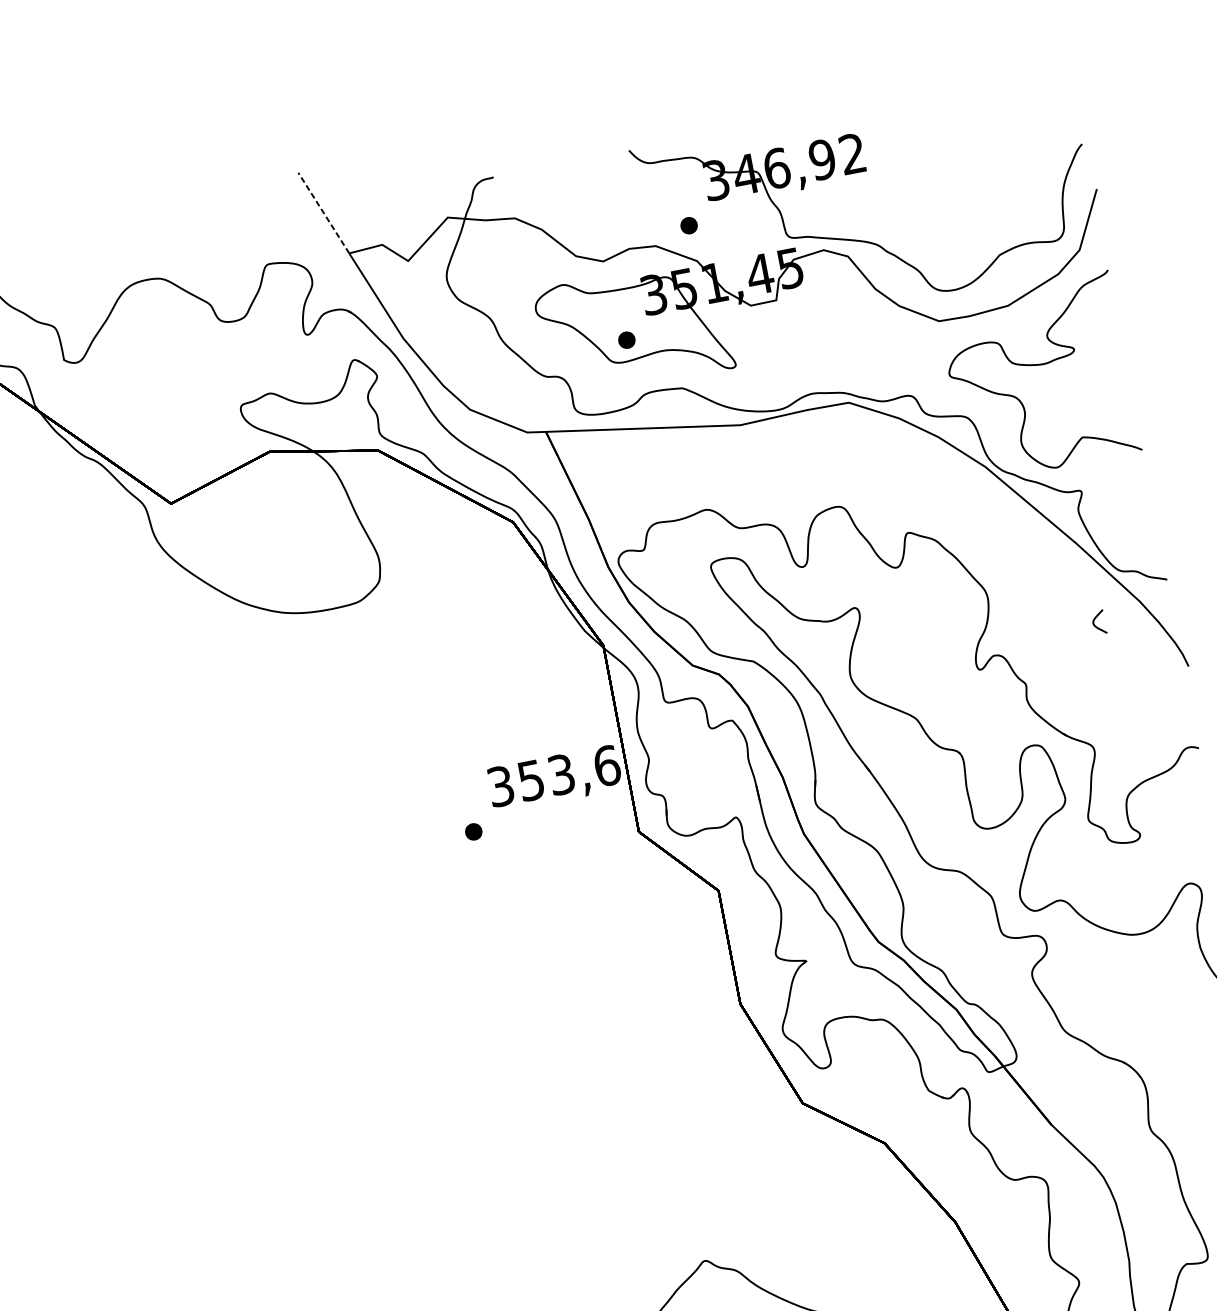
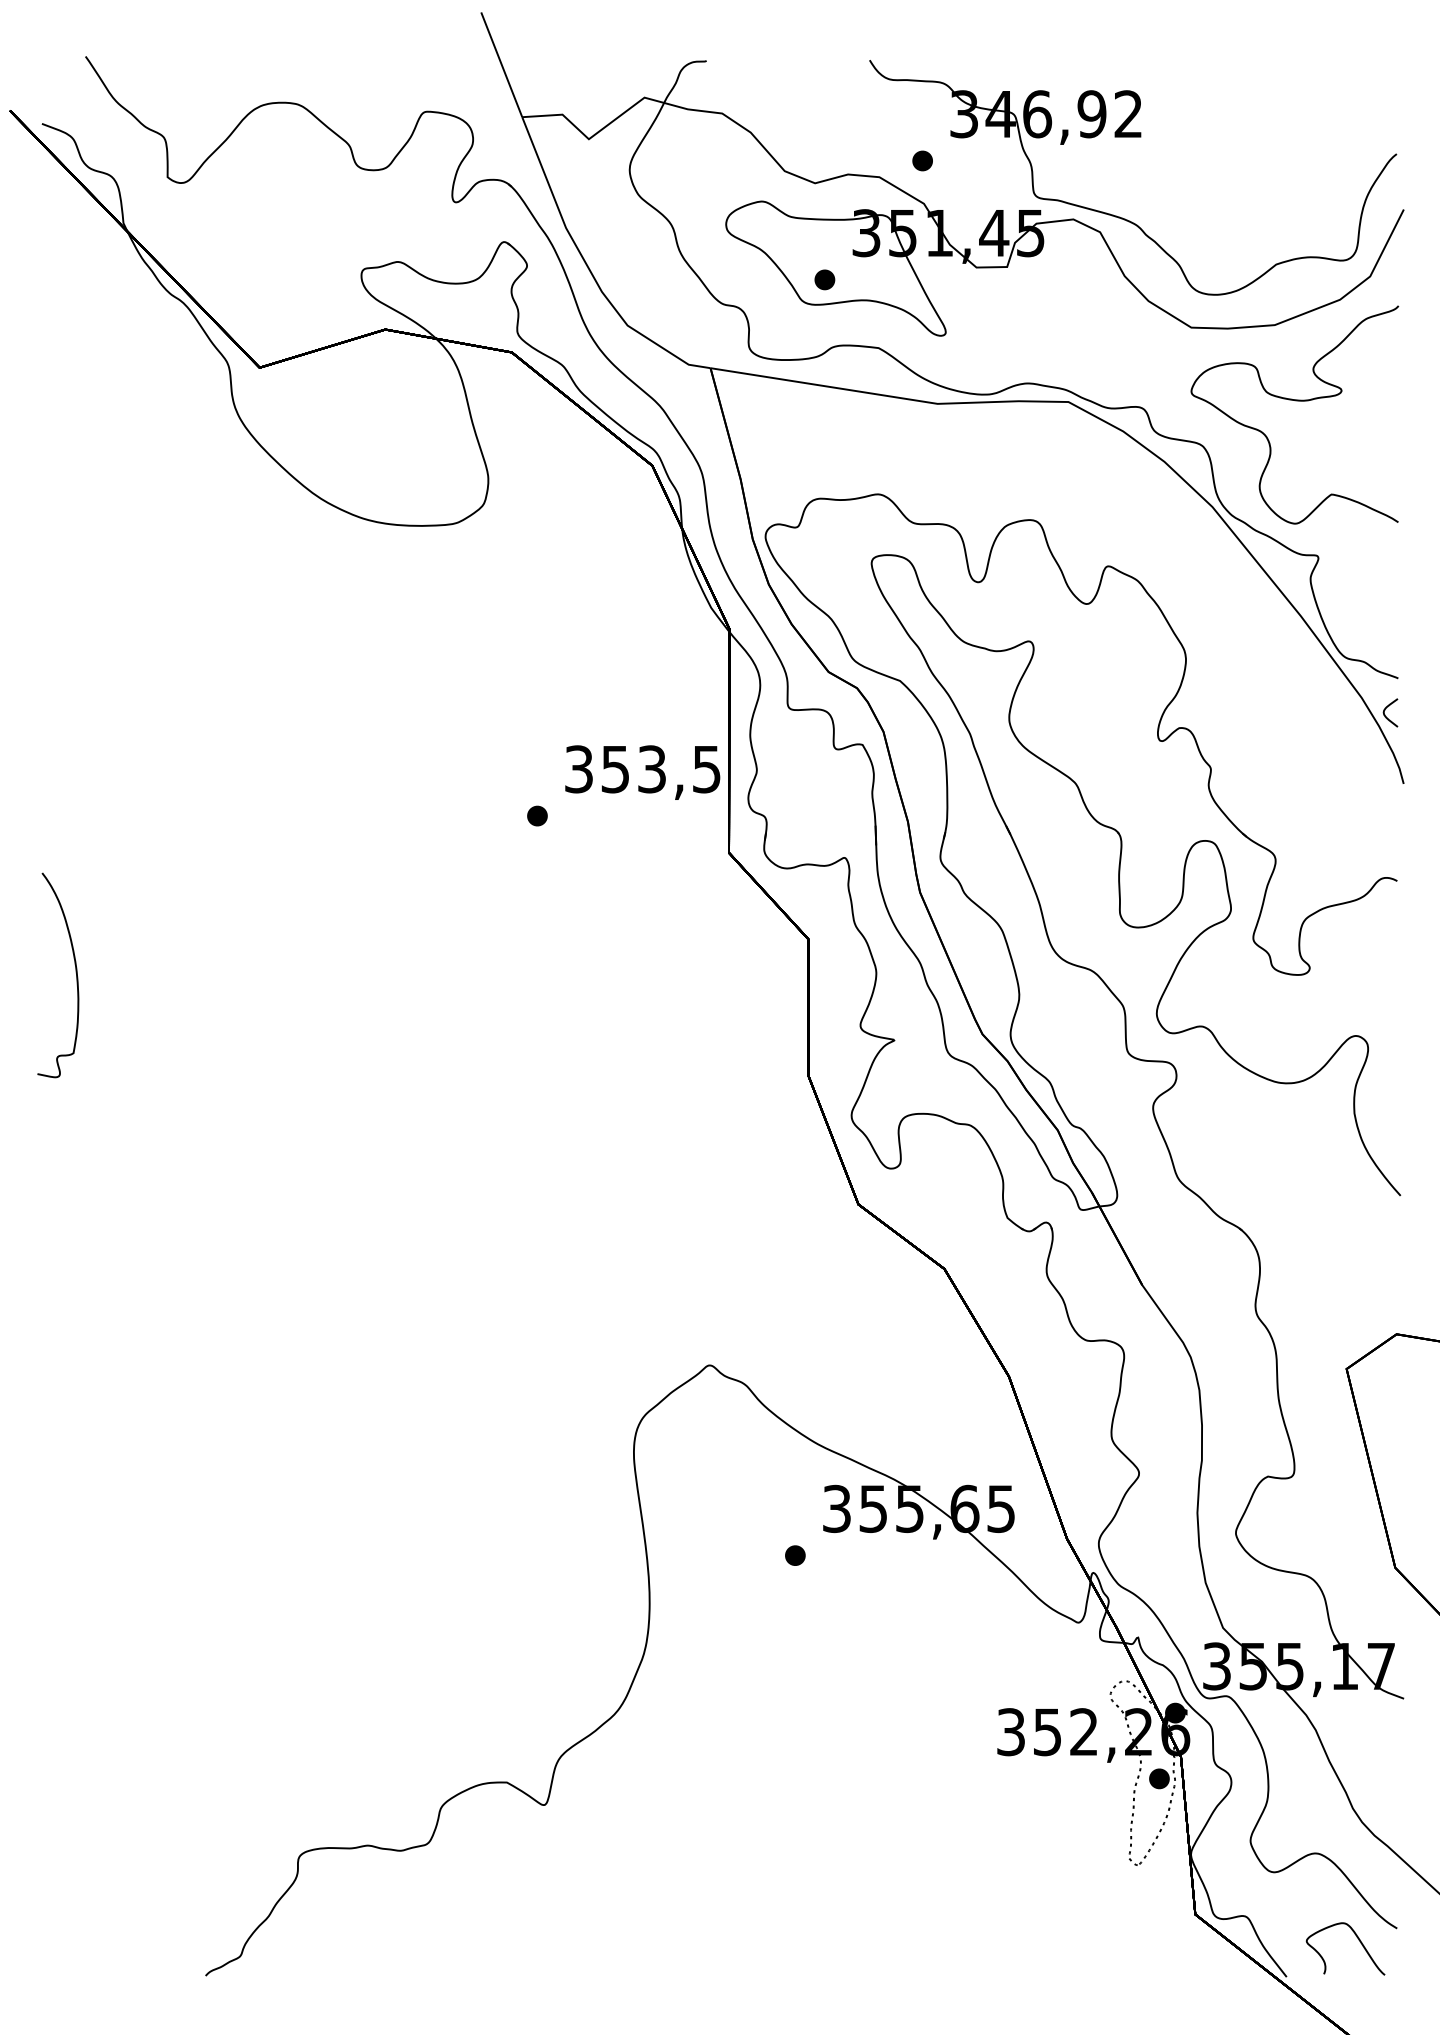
line: (323, 212) -> (501, 64), dashed -> solid
curve: (1094, 621) -> (1385, 710), moved
text: (606, 766) -> (706, 769), 353,6 -> 353,5
curve: (114, 1035) -> (75, 972), added

